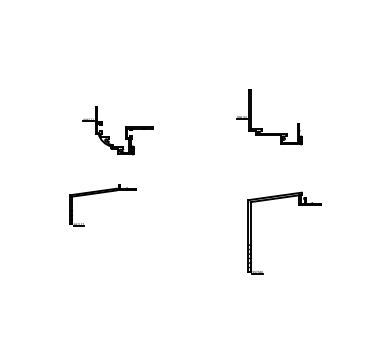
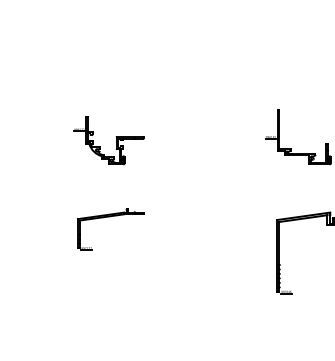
part: (125, 130) -> (116, 140), moved
part: (102, 193) -> (110, 217), moved

